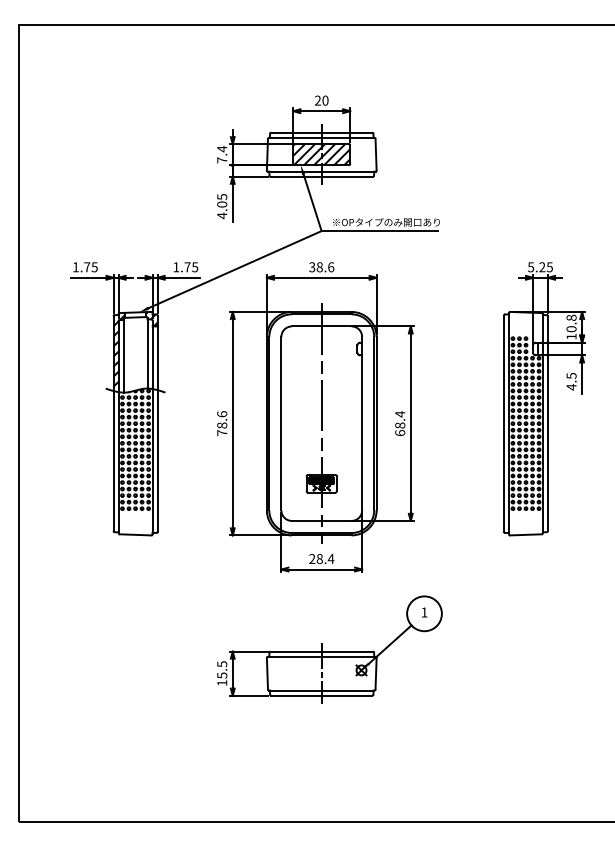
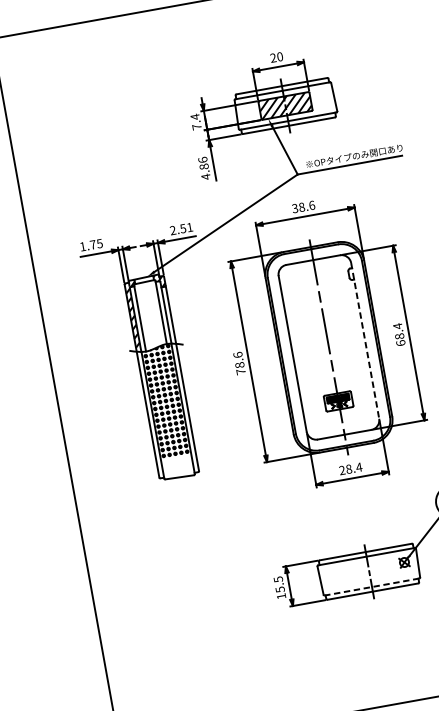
text: (222, 200) -> (203, 163), 4.05 -> 4.86
text: (185, 267) -> (181, 229), 1.75 -> 2.51
line: (362, 423) -> (365, 340), solid -> dashed
line: (321, 690) -> (371, 587), solid -> dashed

